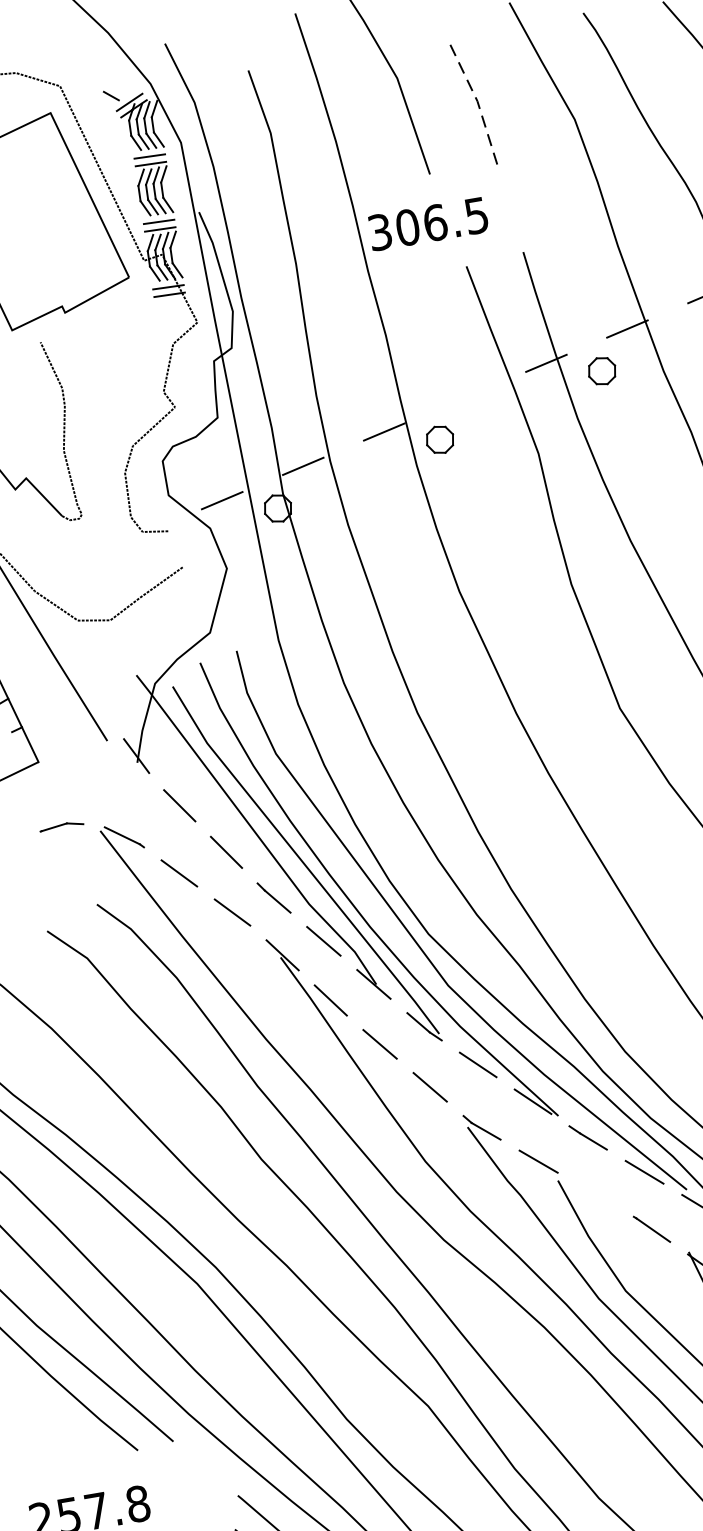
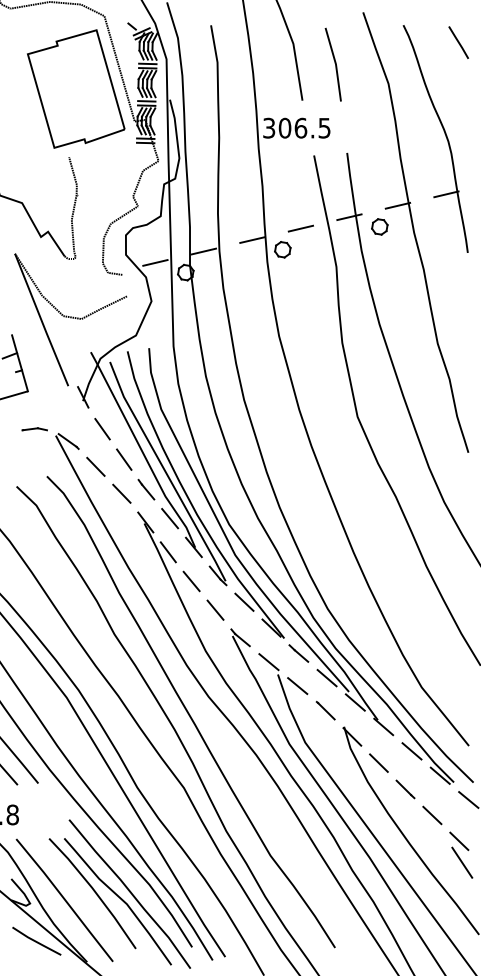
line: (476, 101) -> (335, 64), dashed -> solid
line: (464, 397) -> (300, 228), added
line: (595, 1193) -> (297, 685), added

